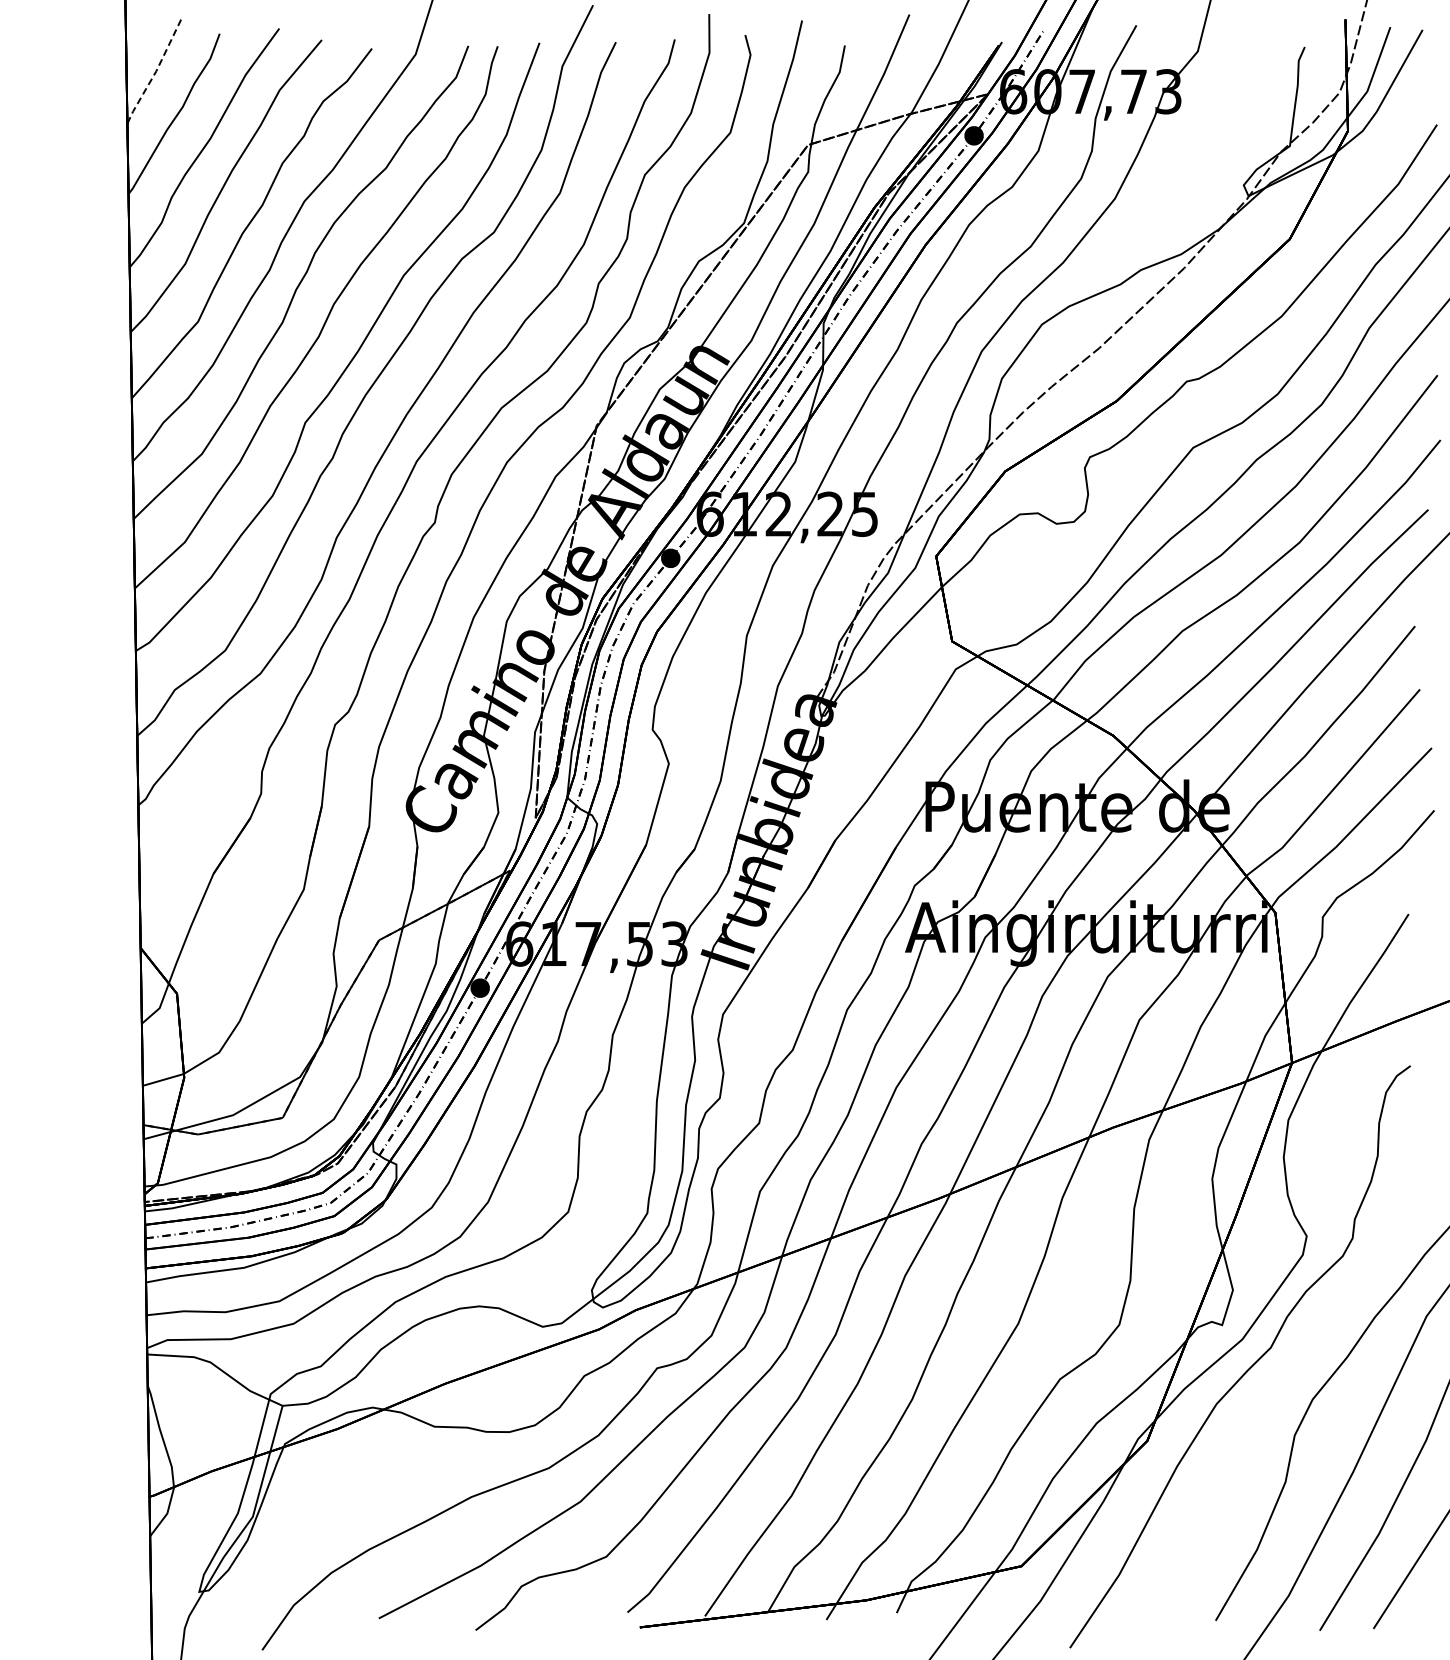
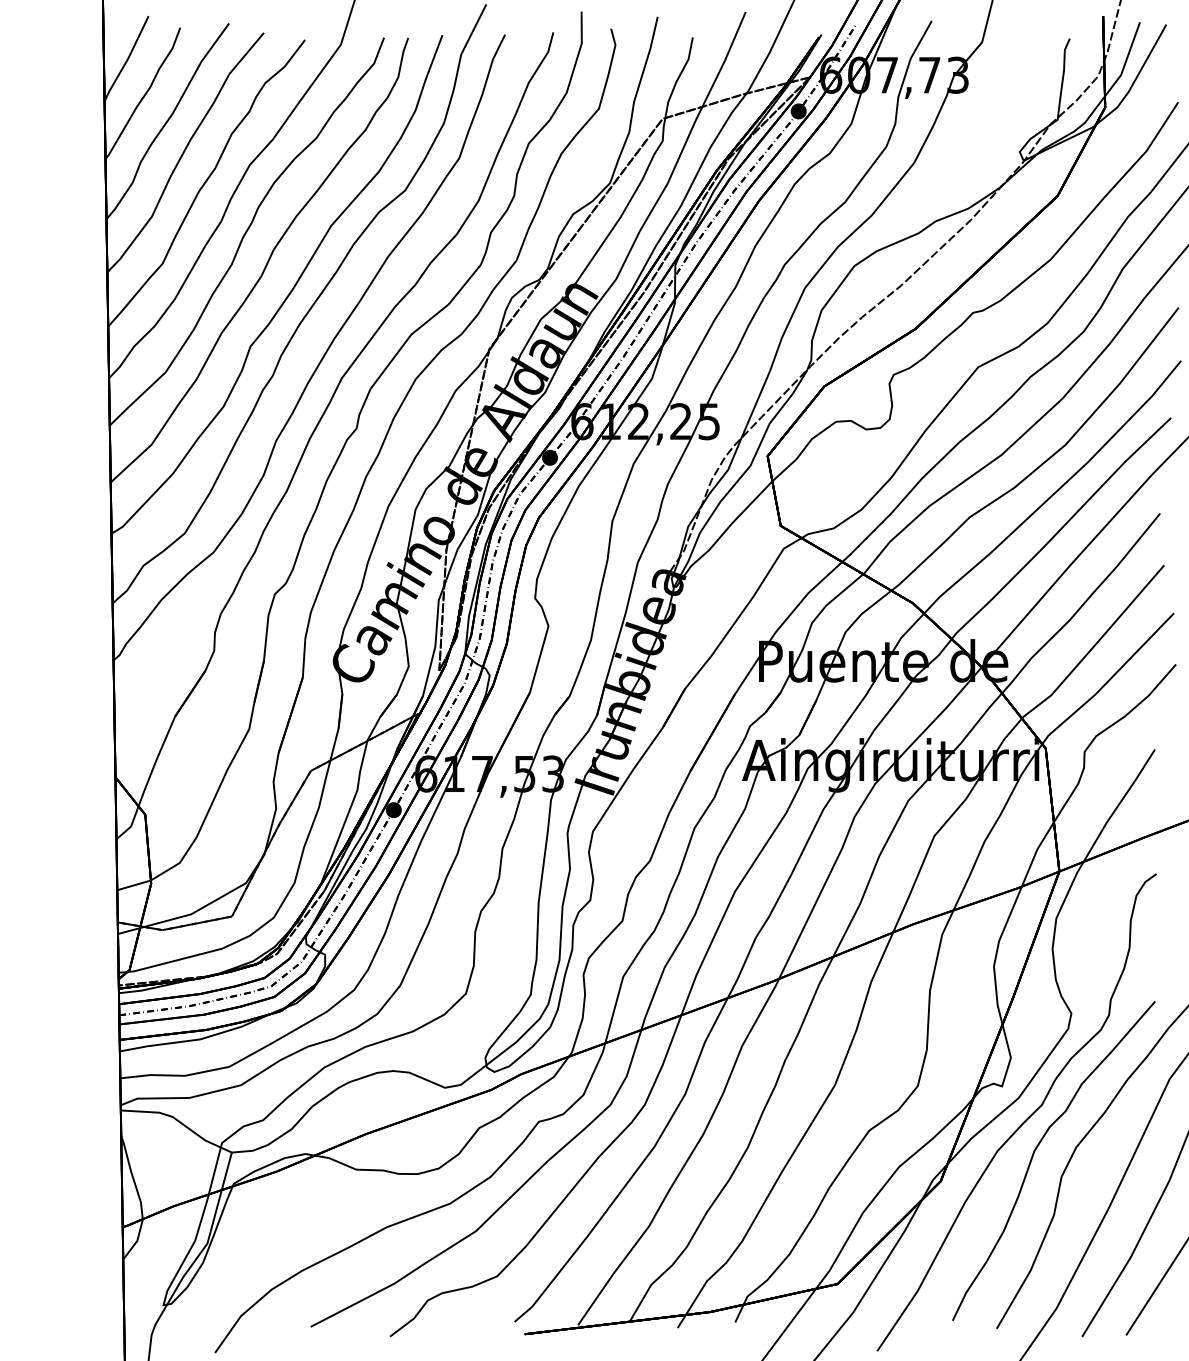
line: (155, 73) -> (127, 60), dashed -> solid
curve: (1262, 1405) -> (1035, 1152), added

